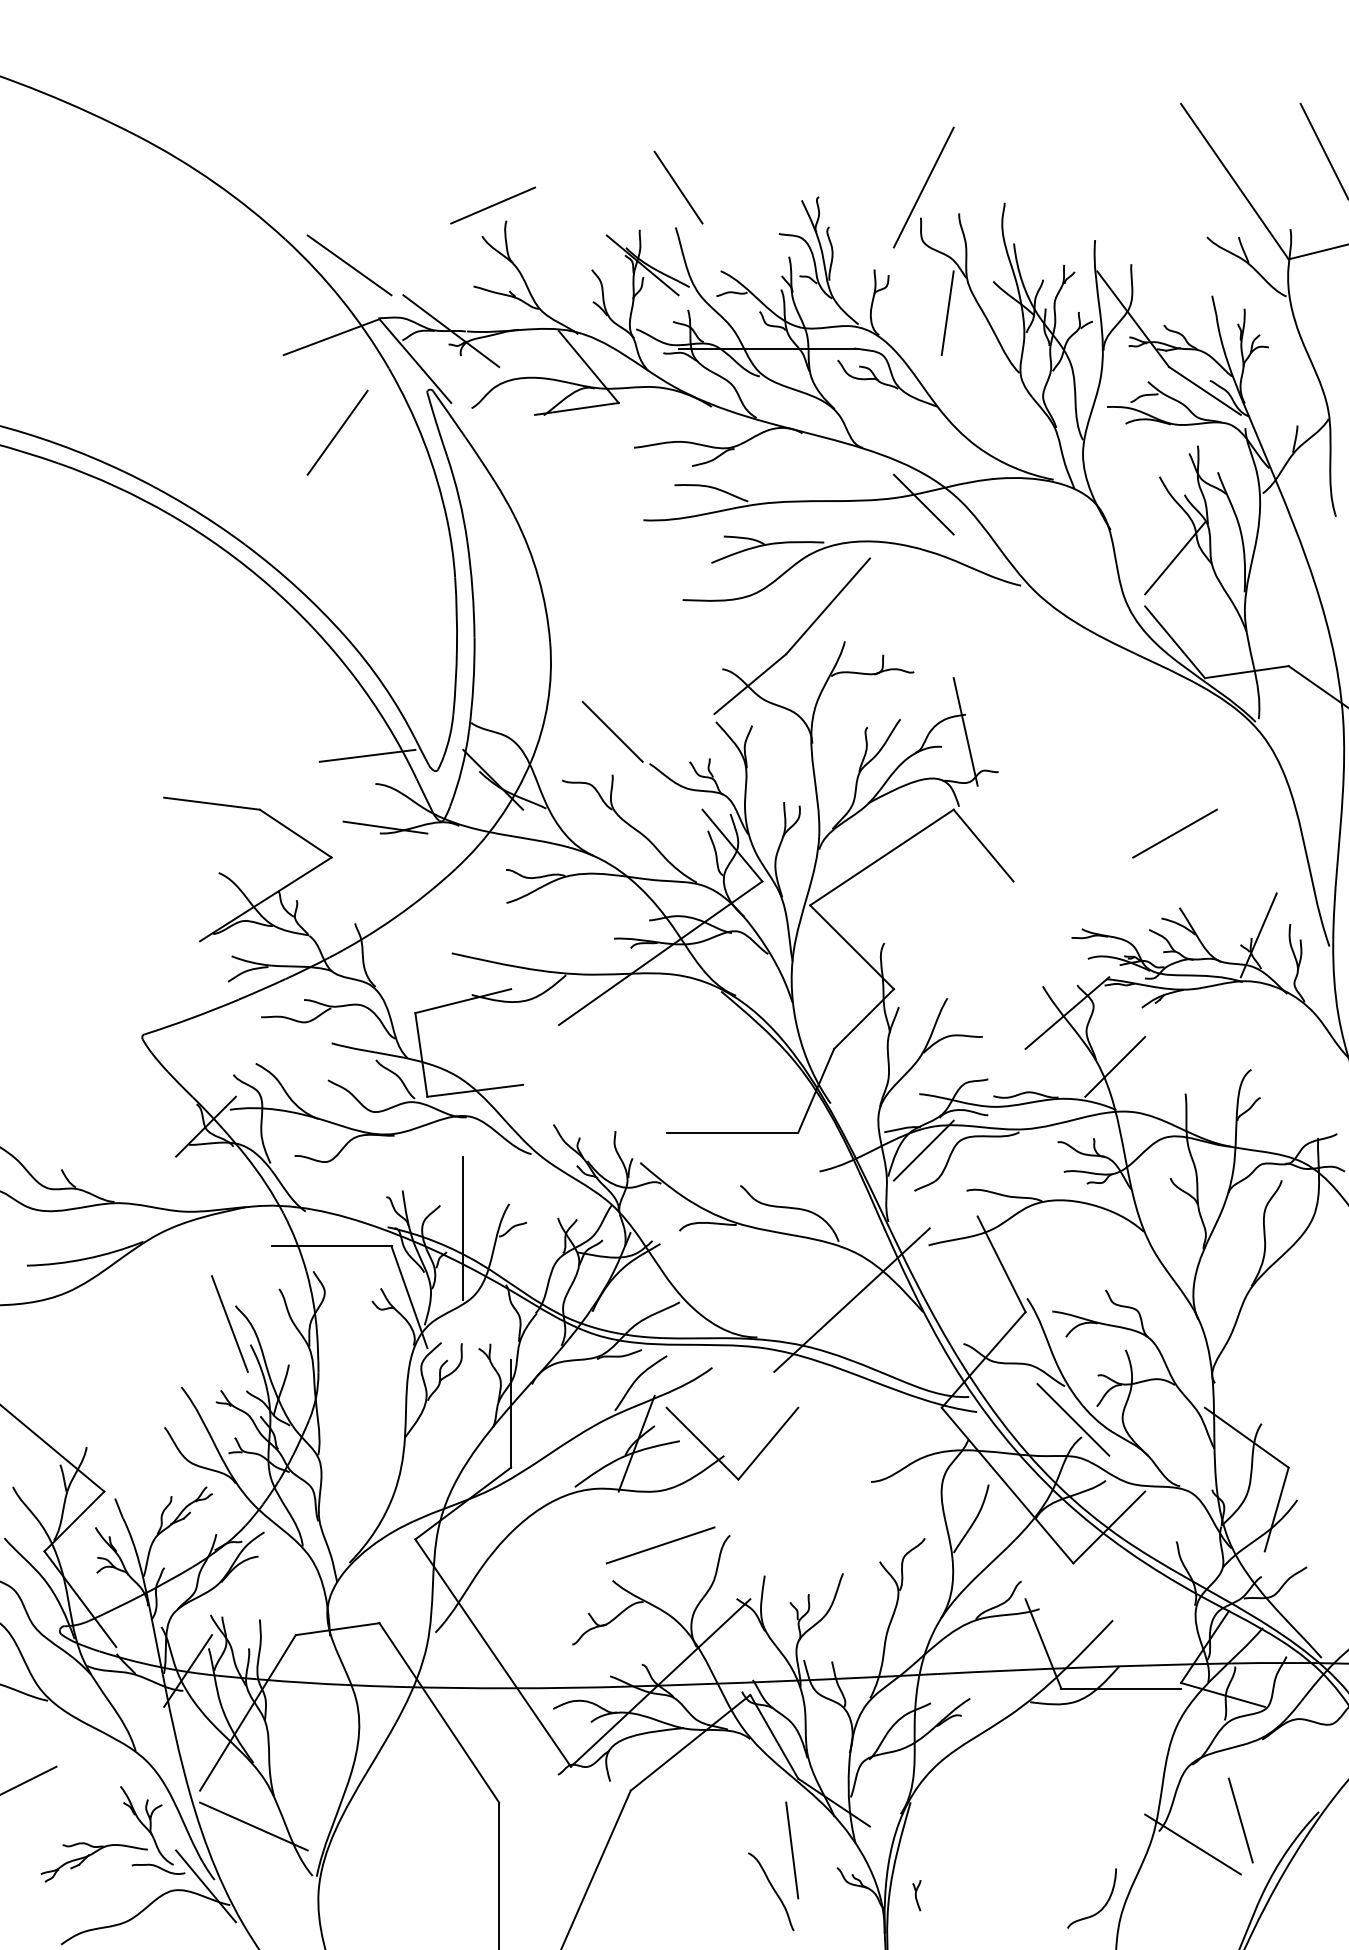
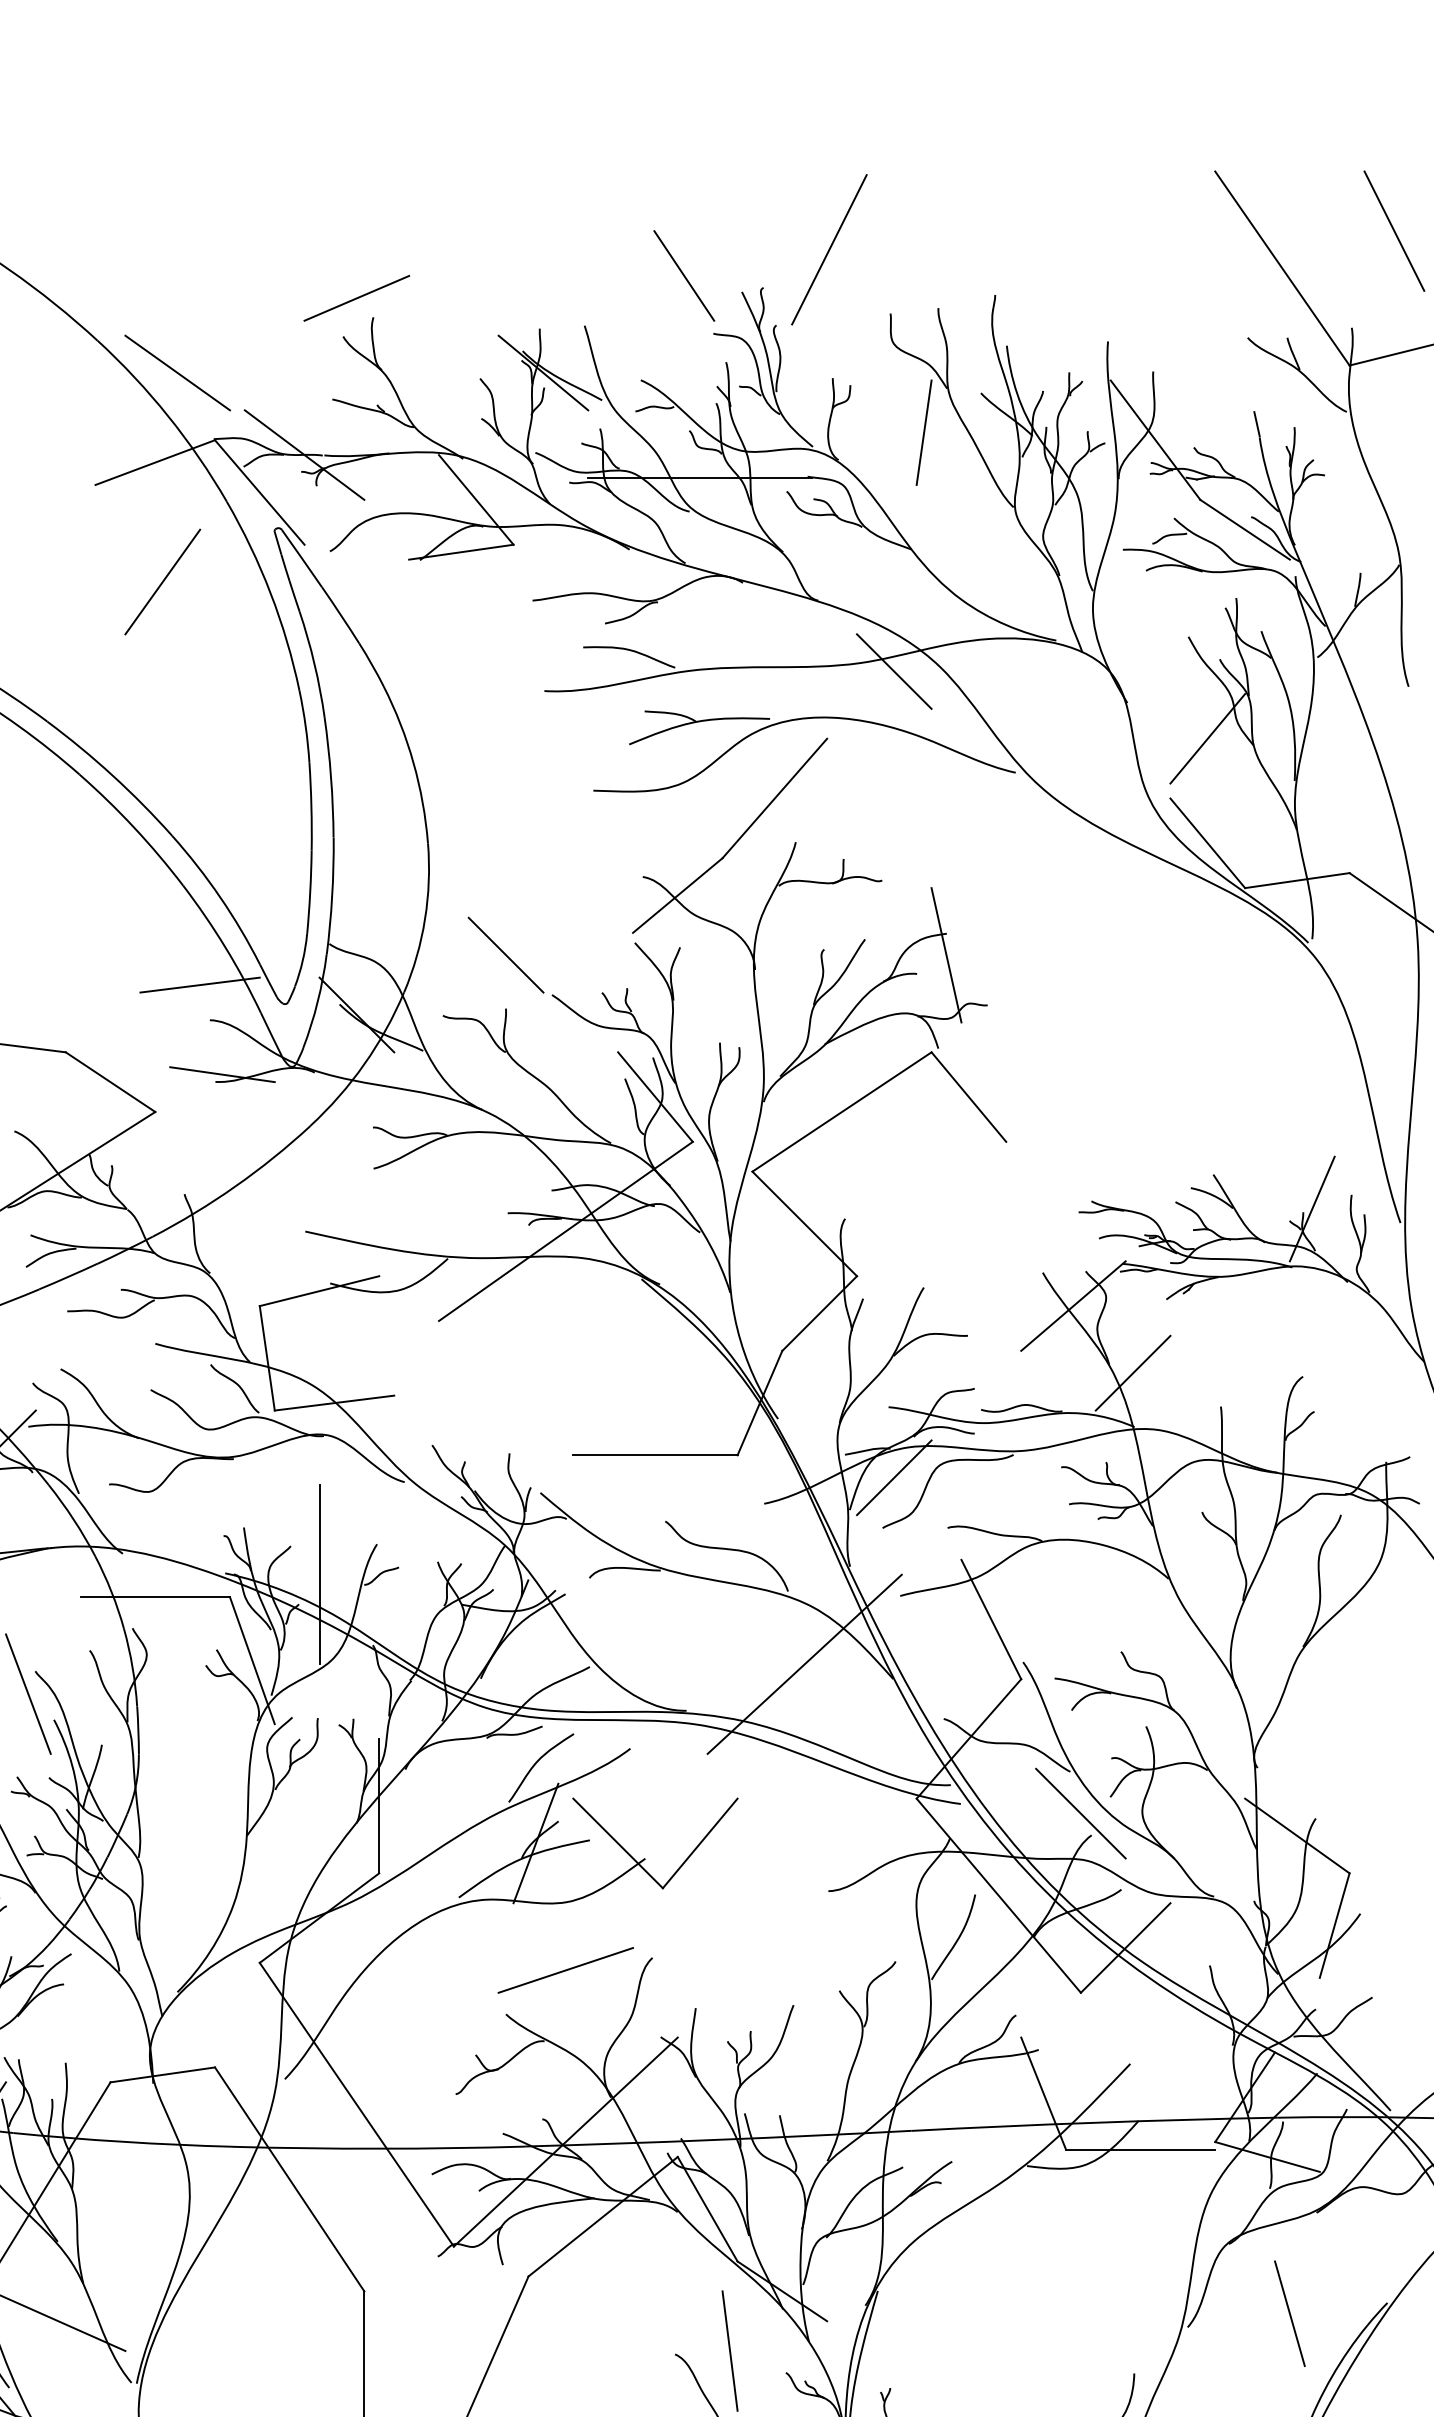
line: (678, 187) -> (684, 275), moved
line: (923, 187) -> (828, 249), moved
line: (1174, 833) -> (1207, 1081), removed
line: (1192, 1844) -> (1229, 2343), removed

